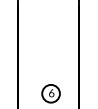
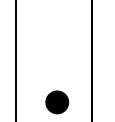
fill: (50, 93) -> (56, 102), added

